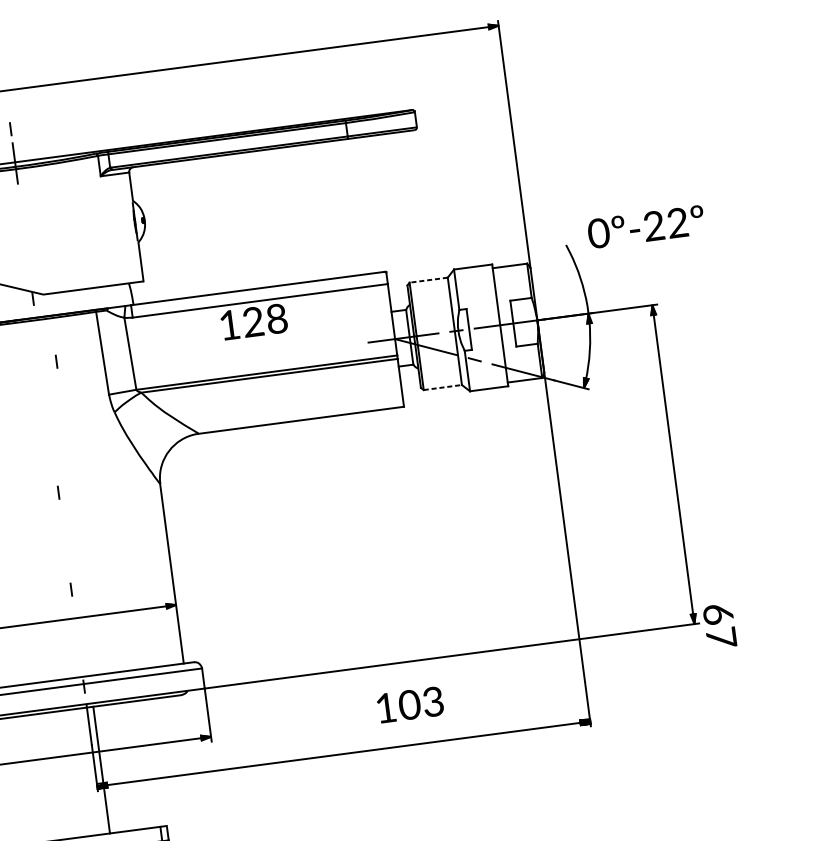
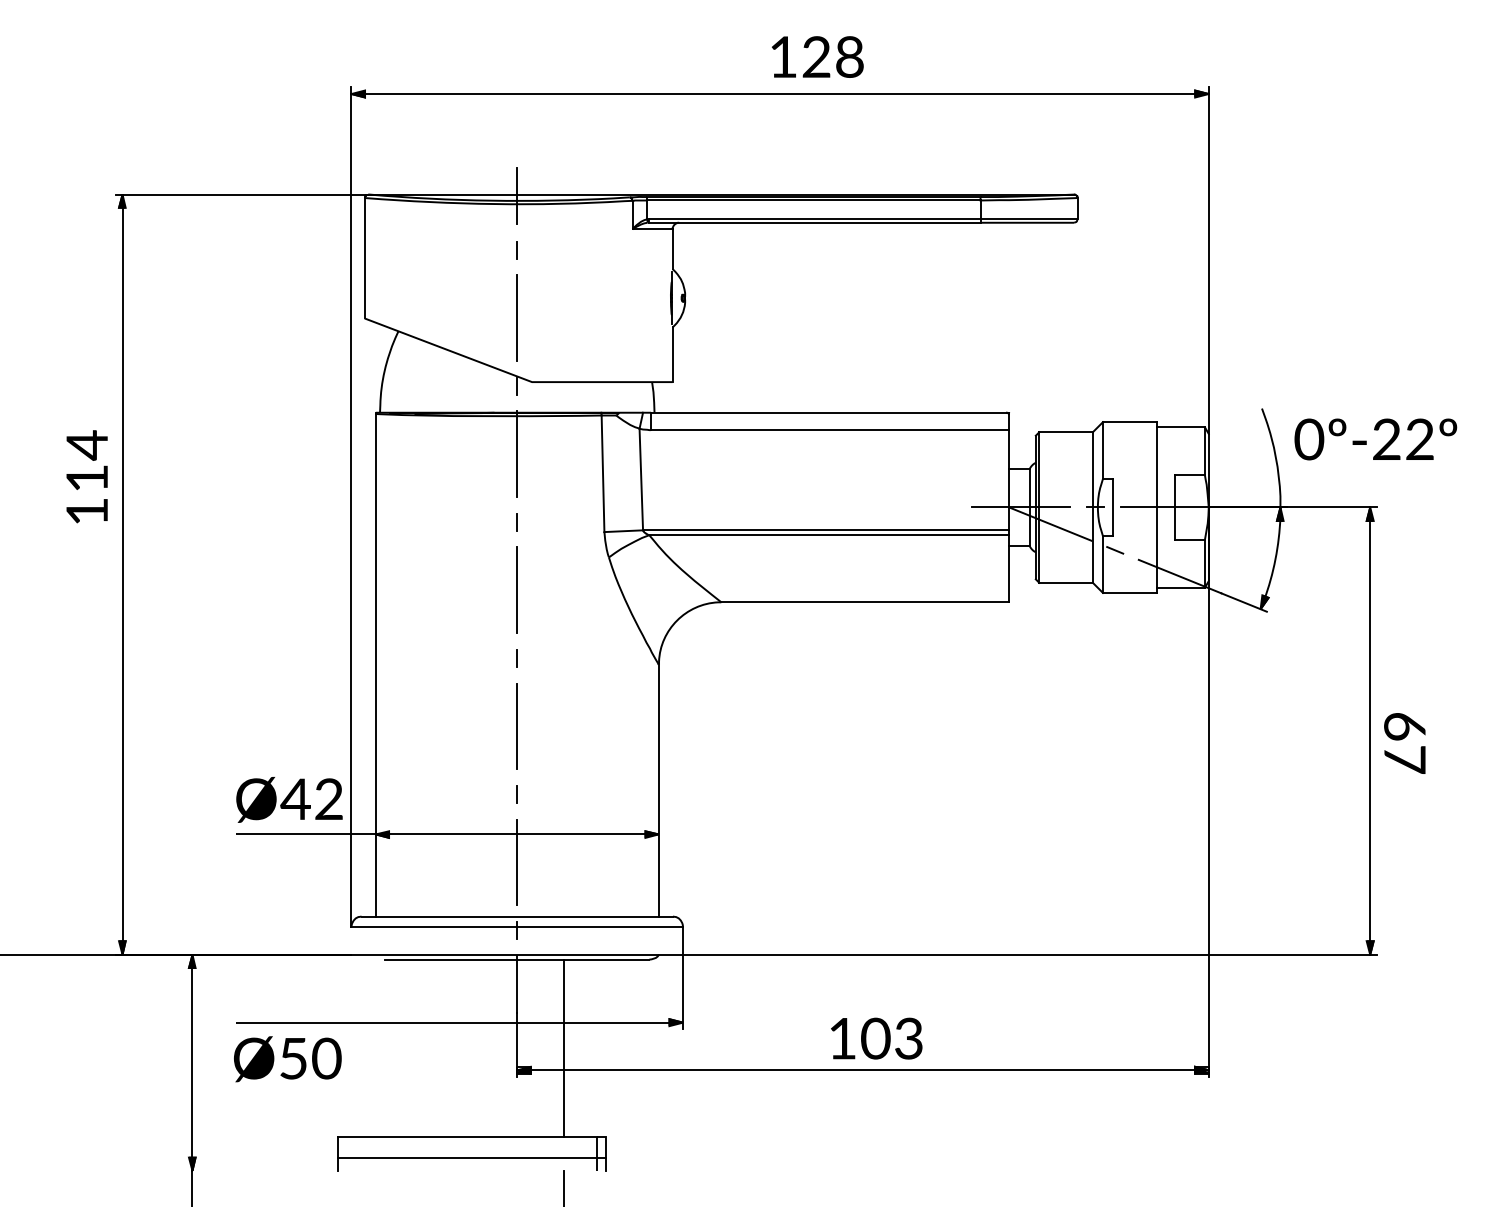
line: (10, 129) -> (516, 250), moved
text: (646, 227) -> (1375, 439), moved
line: (26, 249) -> (517, 317), added
line: (429, 280) -> (1066, 432), dashed -> solid
text: (253, 321) -> (817, 56), moved
line: (39, 346) -> (517, 453), added
line: (56, 362) -> (516, 522), moved
line: (443, 387) -> (1066, 582), dashed -> solid
line: (52, 443) -> (517, 589), added
line: (65, 540) -> (517, 725), added
text: (719, 626) -> (1404, 743), moved
line: (78, 637) -> (517, 861), added
text: (410, 704) -> (876, 1038), moved
line: (101, 770) -> (564, 1048), moved

